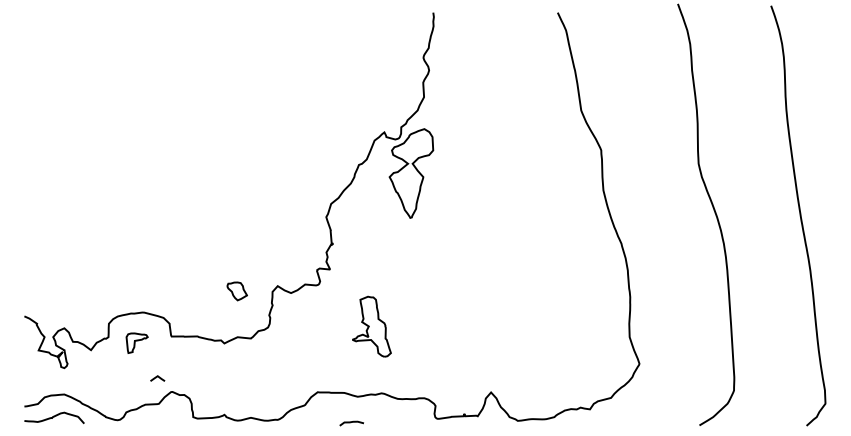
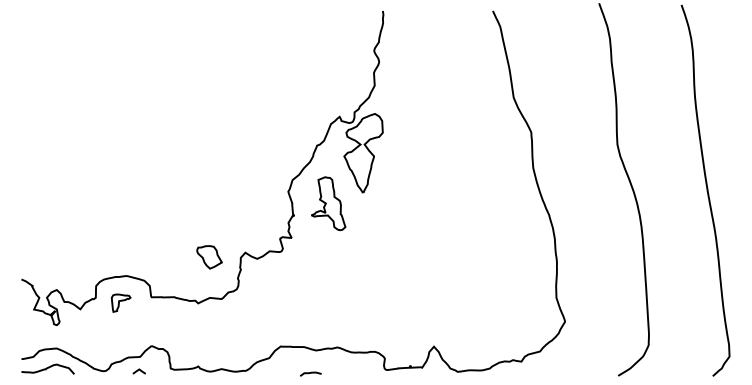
part: (237, 291) -> (209, 257), size x1.43
part: (371, 326) -> (328, 203), moved
line: (157, 377) -> (139, 370), moved

